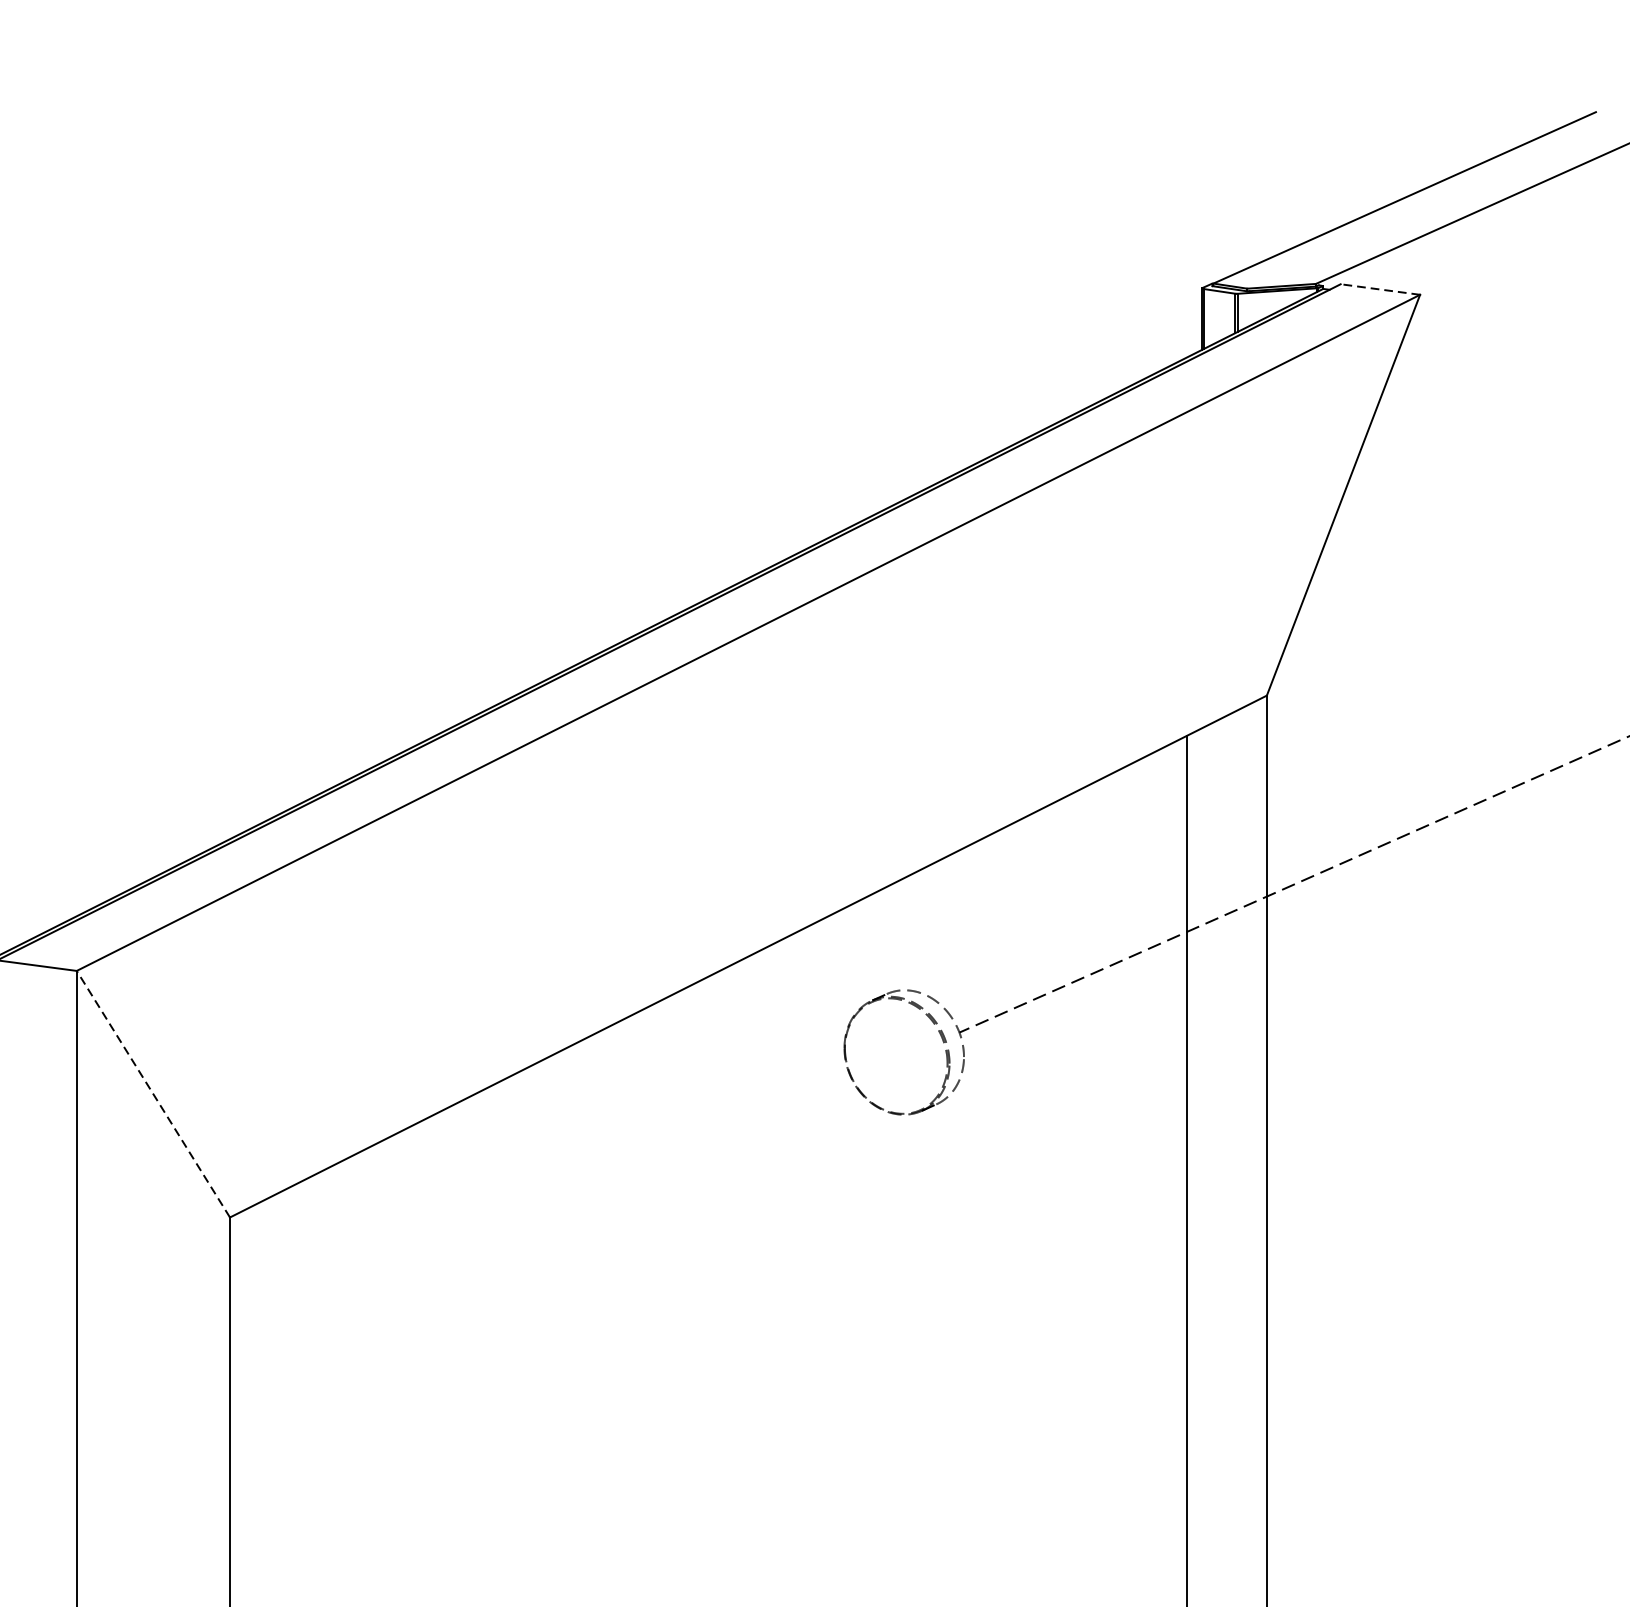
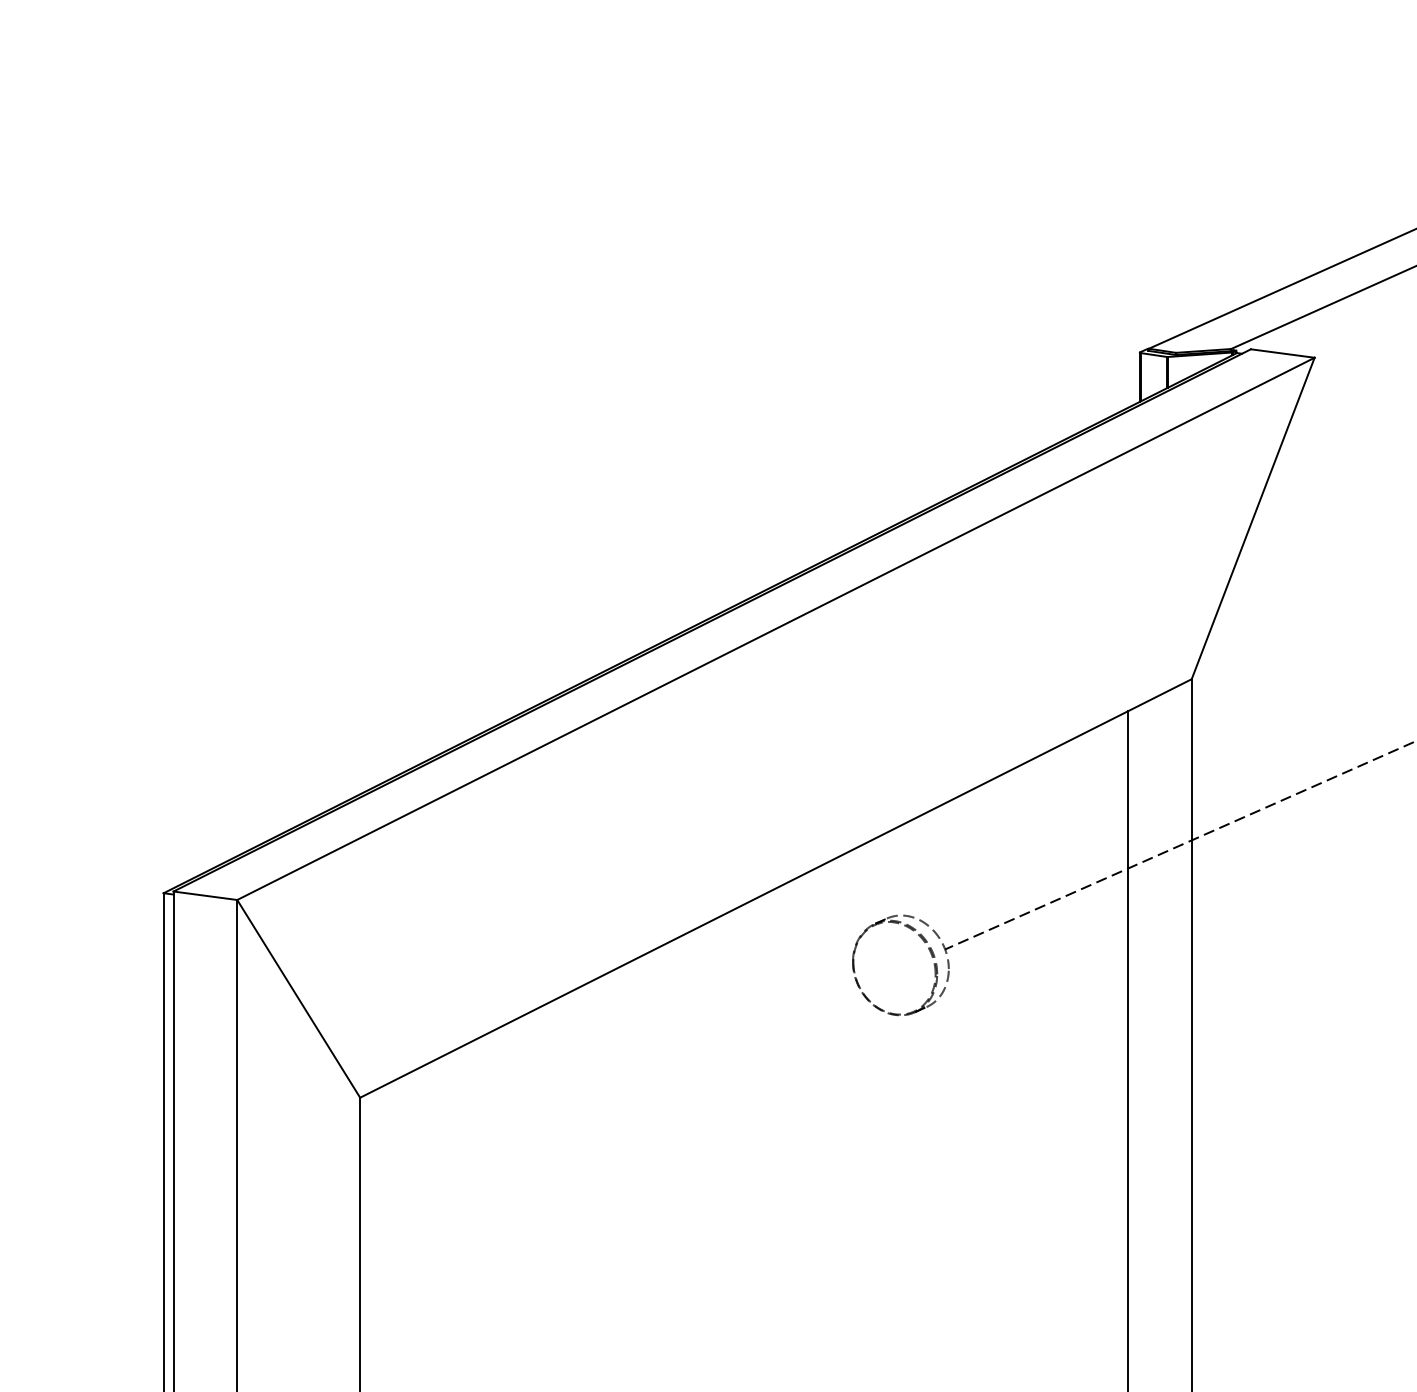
line: (1380, 289) -> (1282, 353), dashed -> solid
line: (153, 1093) -> (298, 998), dashed -> solid

